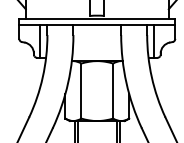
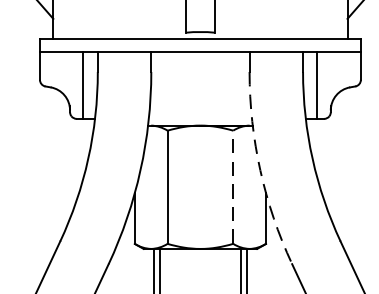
arc: (126, 82) -> (260, 169), solid -> dashed
line: (113, 91) -> (233, 188), solid -> dashed

